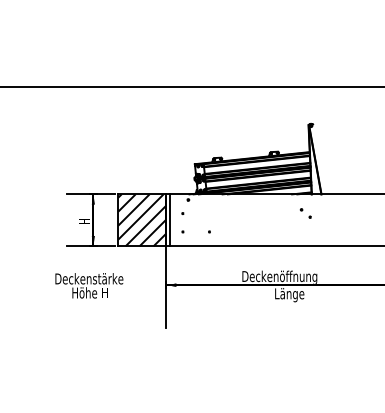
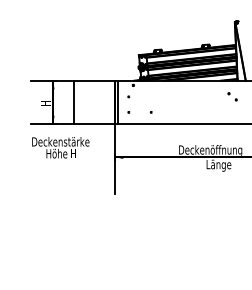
hatch: (142, 220) -> (94, 102), removed
text: (89, 285) -> (60, 147), moved

